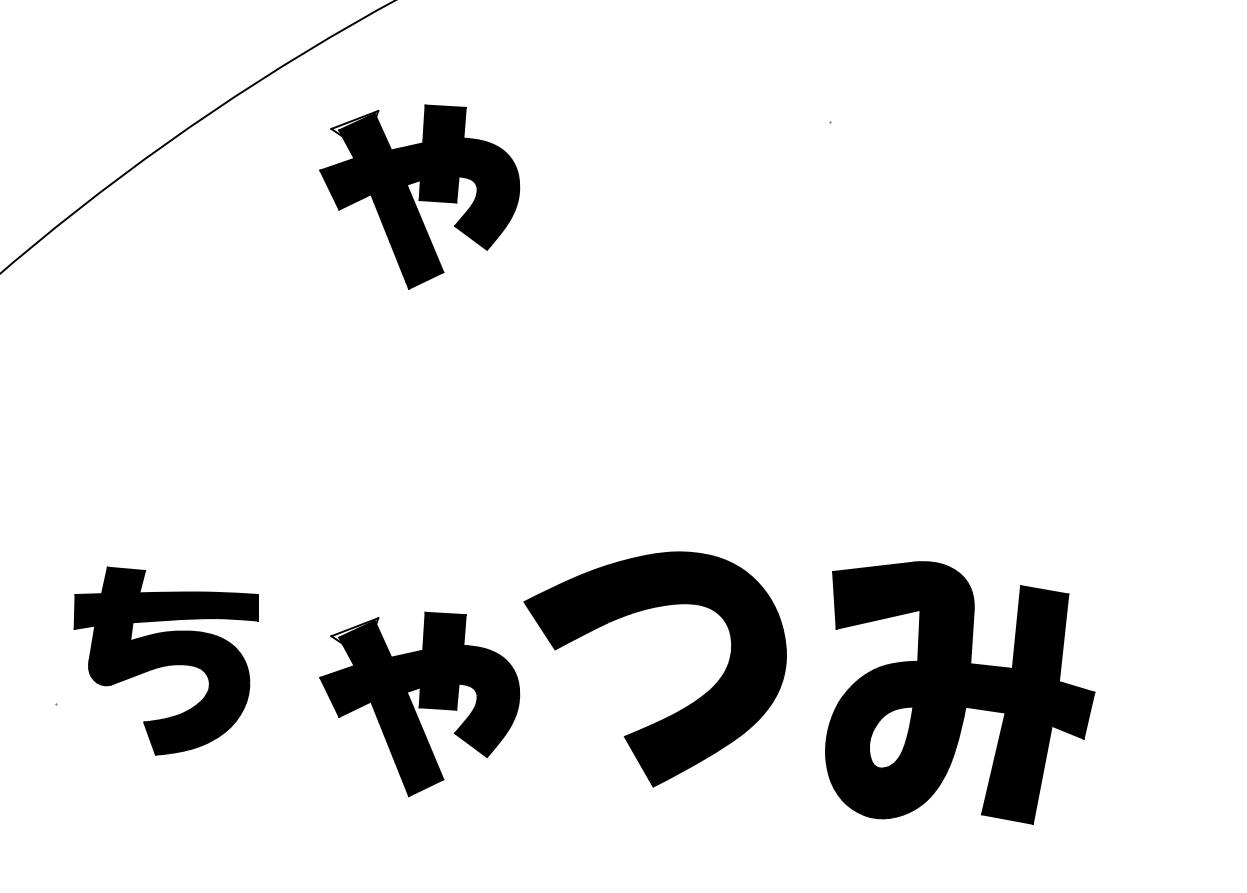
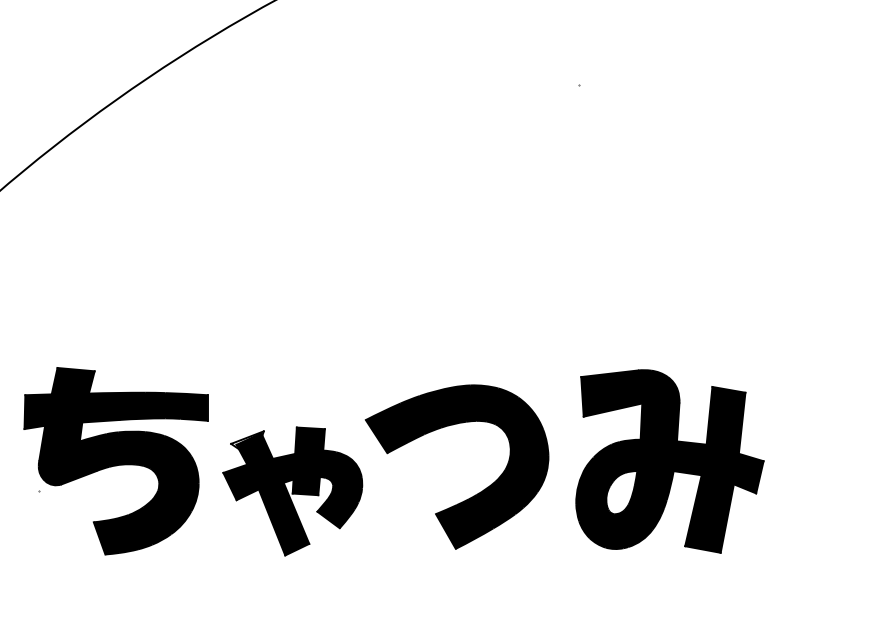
part: (419, 197) -> (292, 137), removed
part: (165, 661) -> (115, 461), size x1.43
part: (959, 692) -> (669, 461), moved

